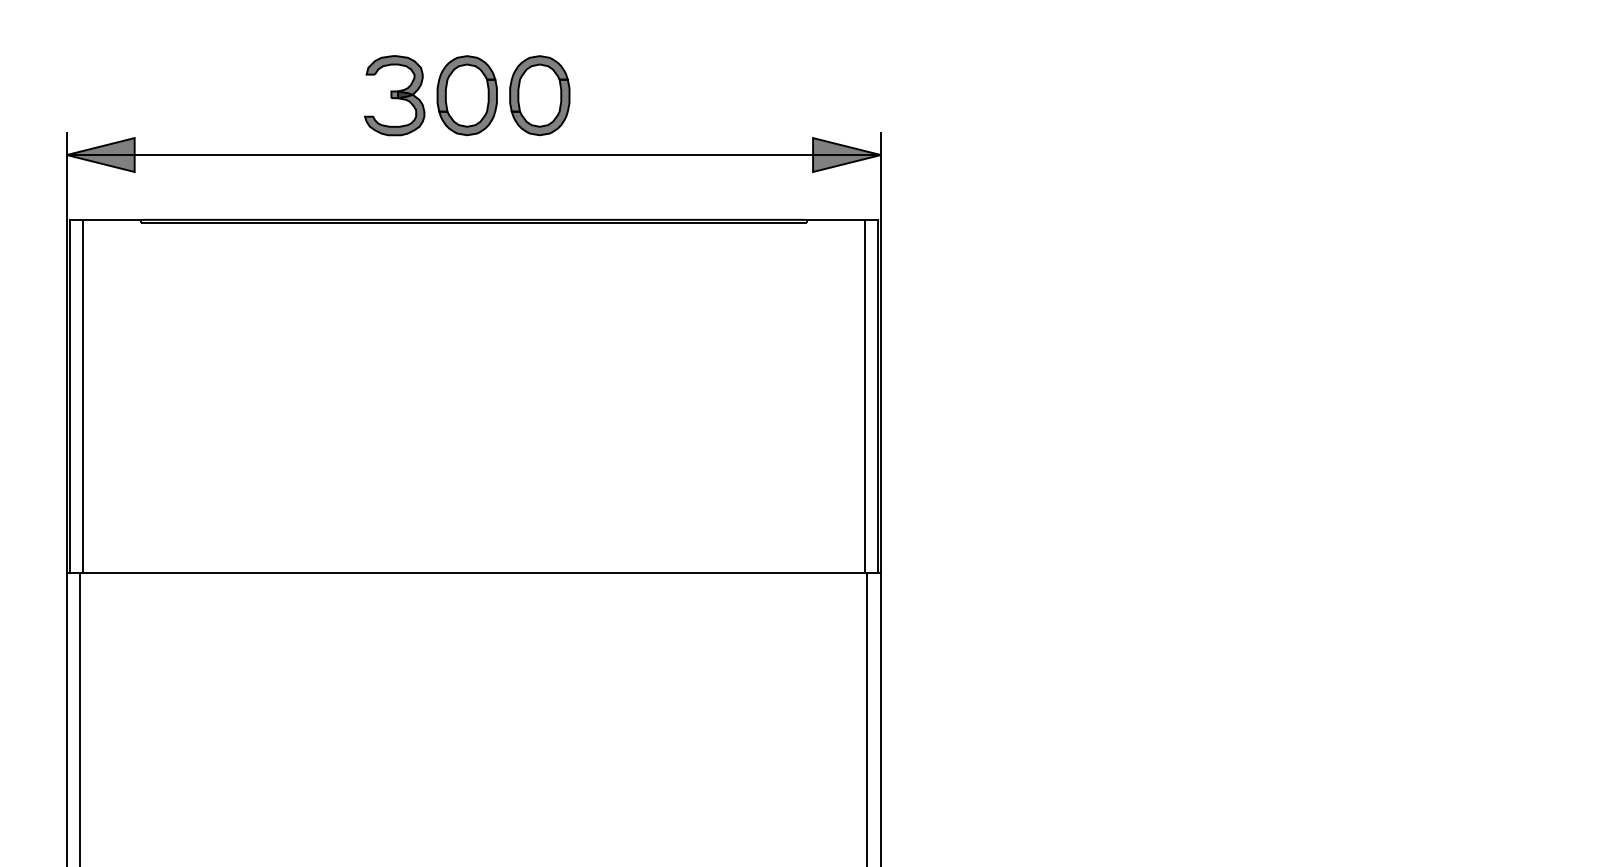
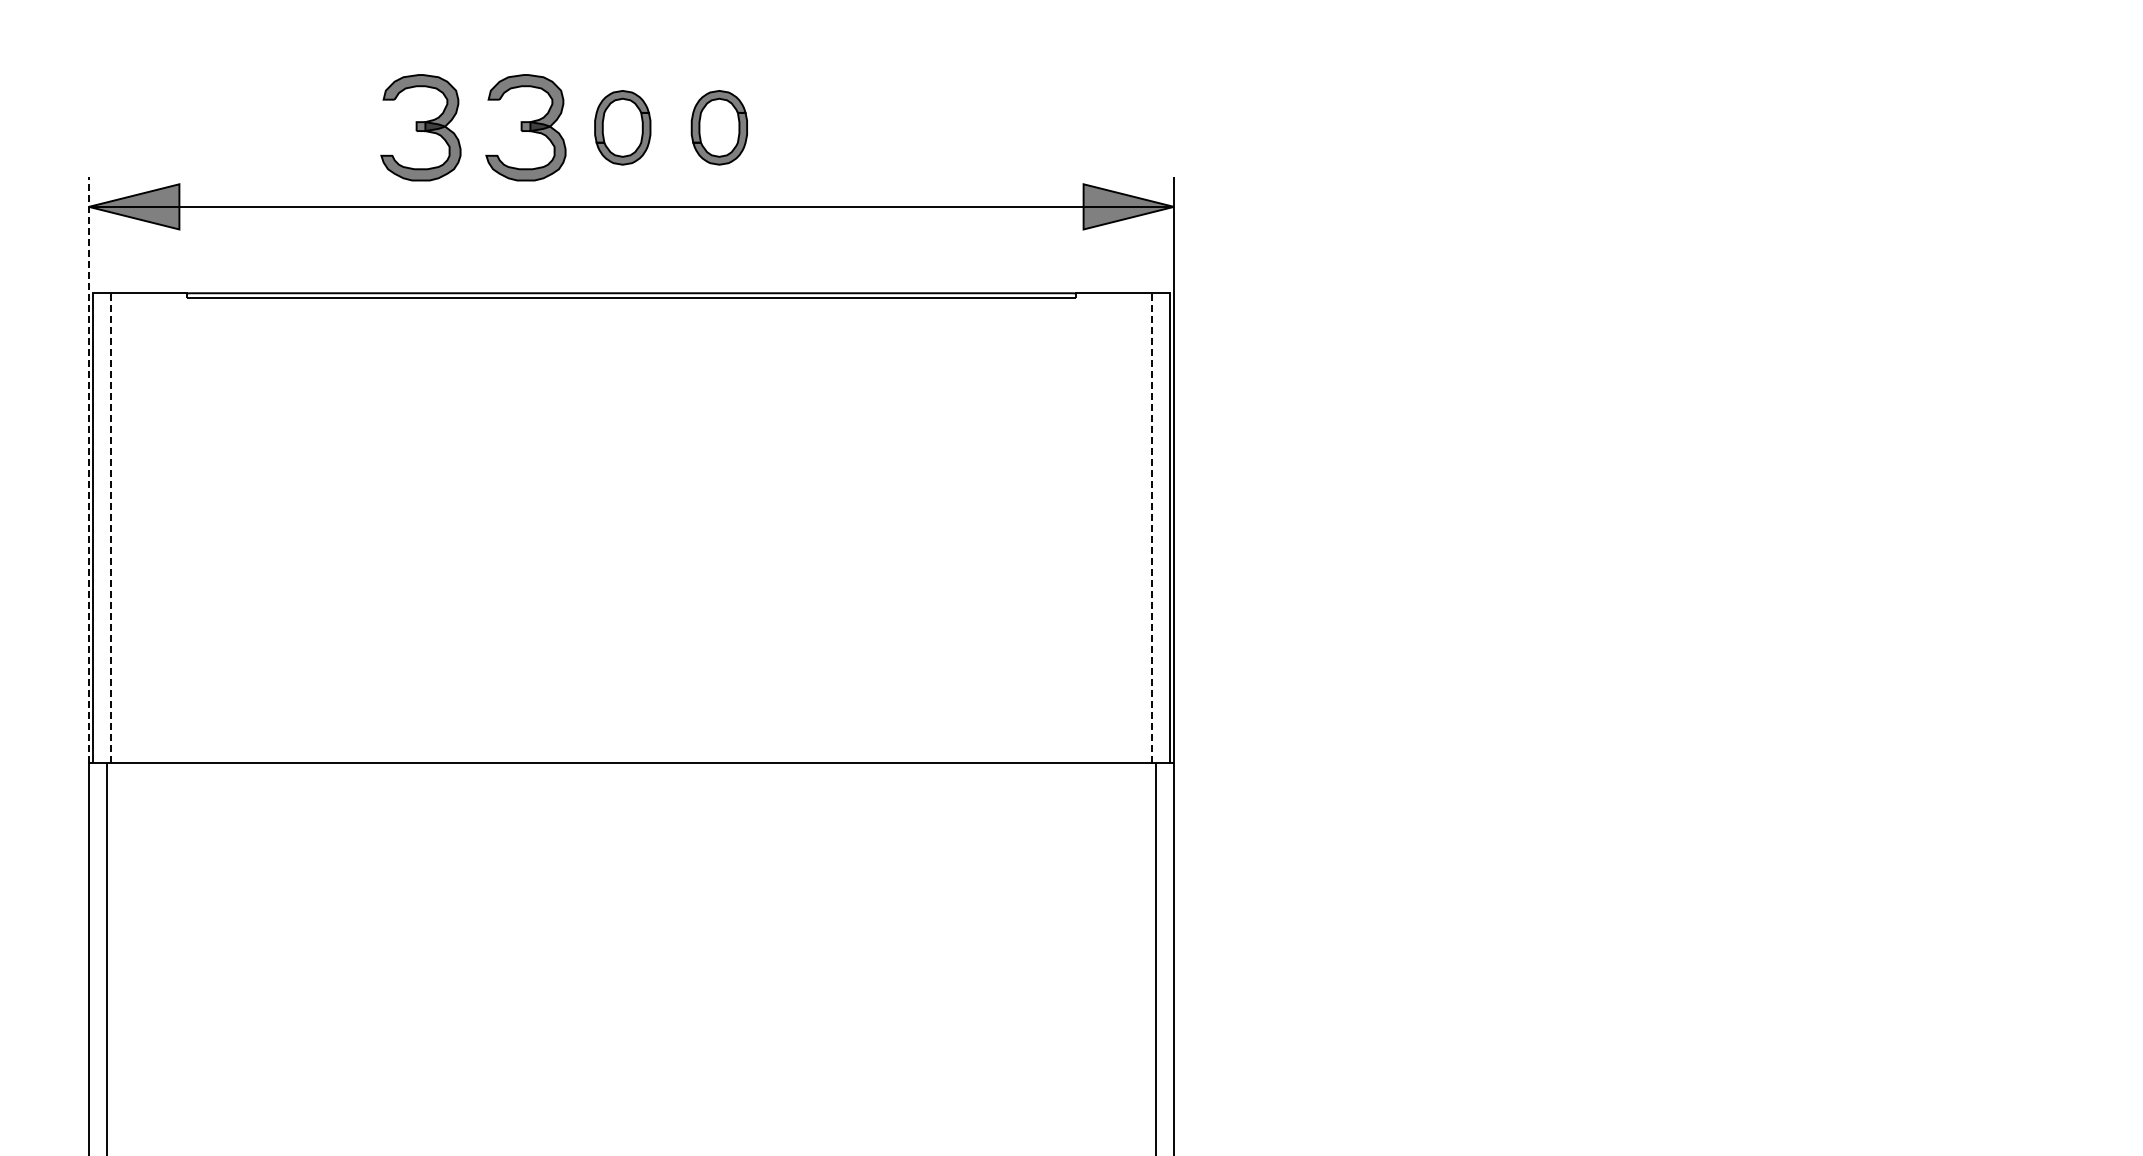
part: (315, 95) -> (420, 127), added
part: (467, 95) -> (622, 127), size x0.7
part: (539, 95) -> (719, 127), size x0.7
line: (66, 352) -> (88, 469), solid -> dashed
line: (82, 395) -> (110, 527), solid -> dashed
line: (864, 395) -> (1152, 527), solid -> dashed

